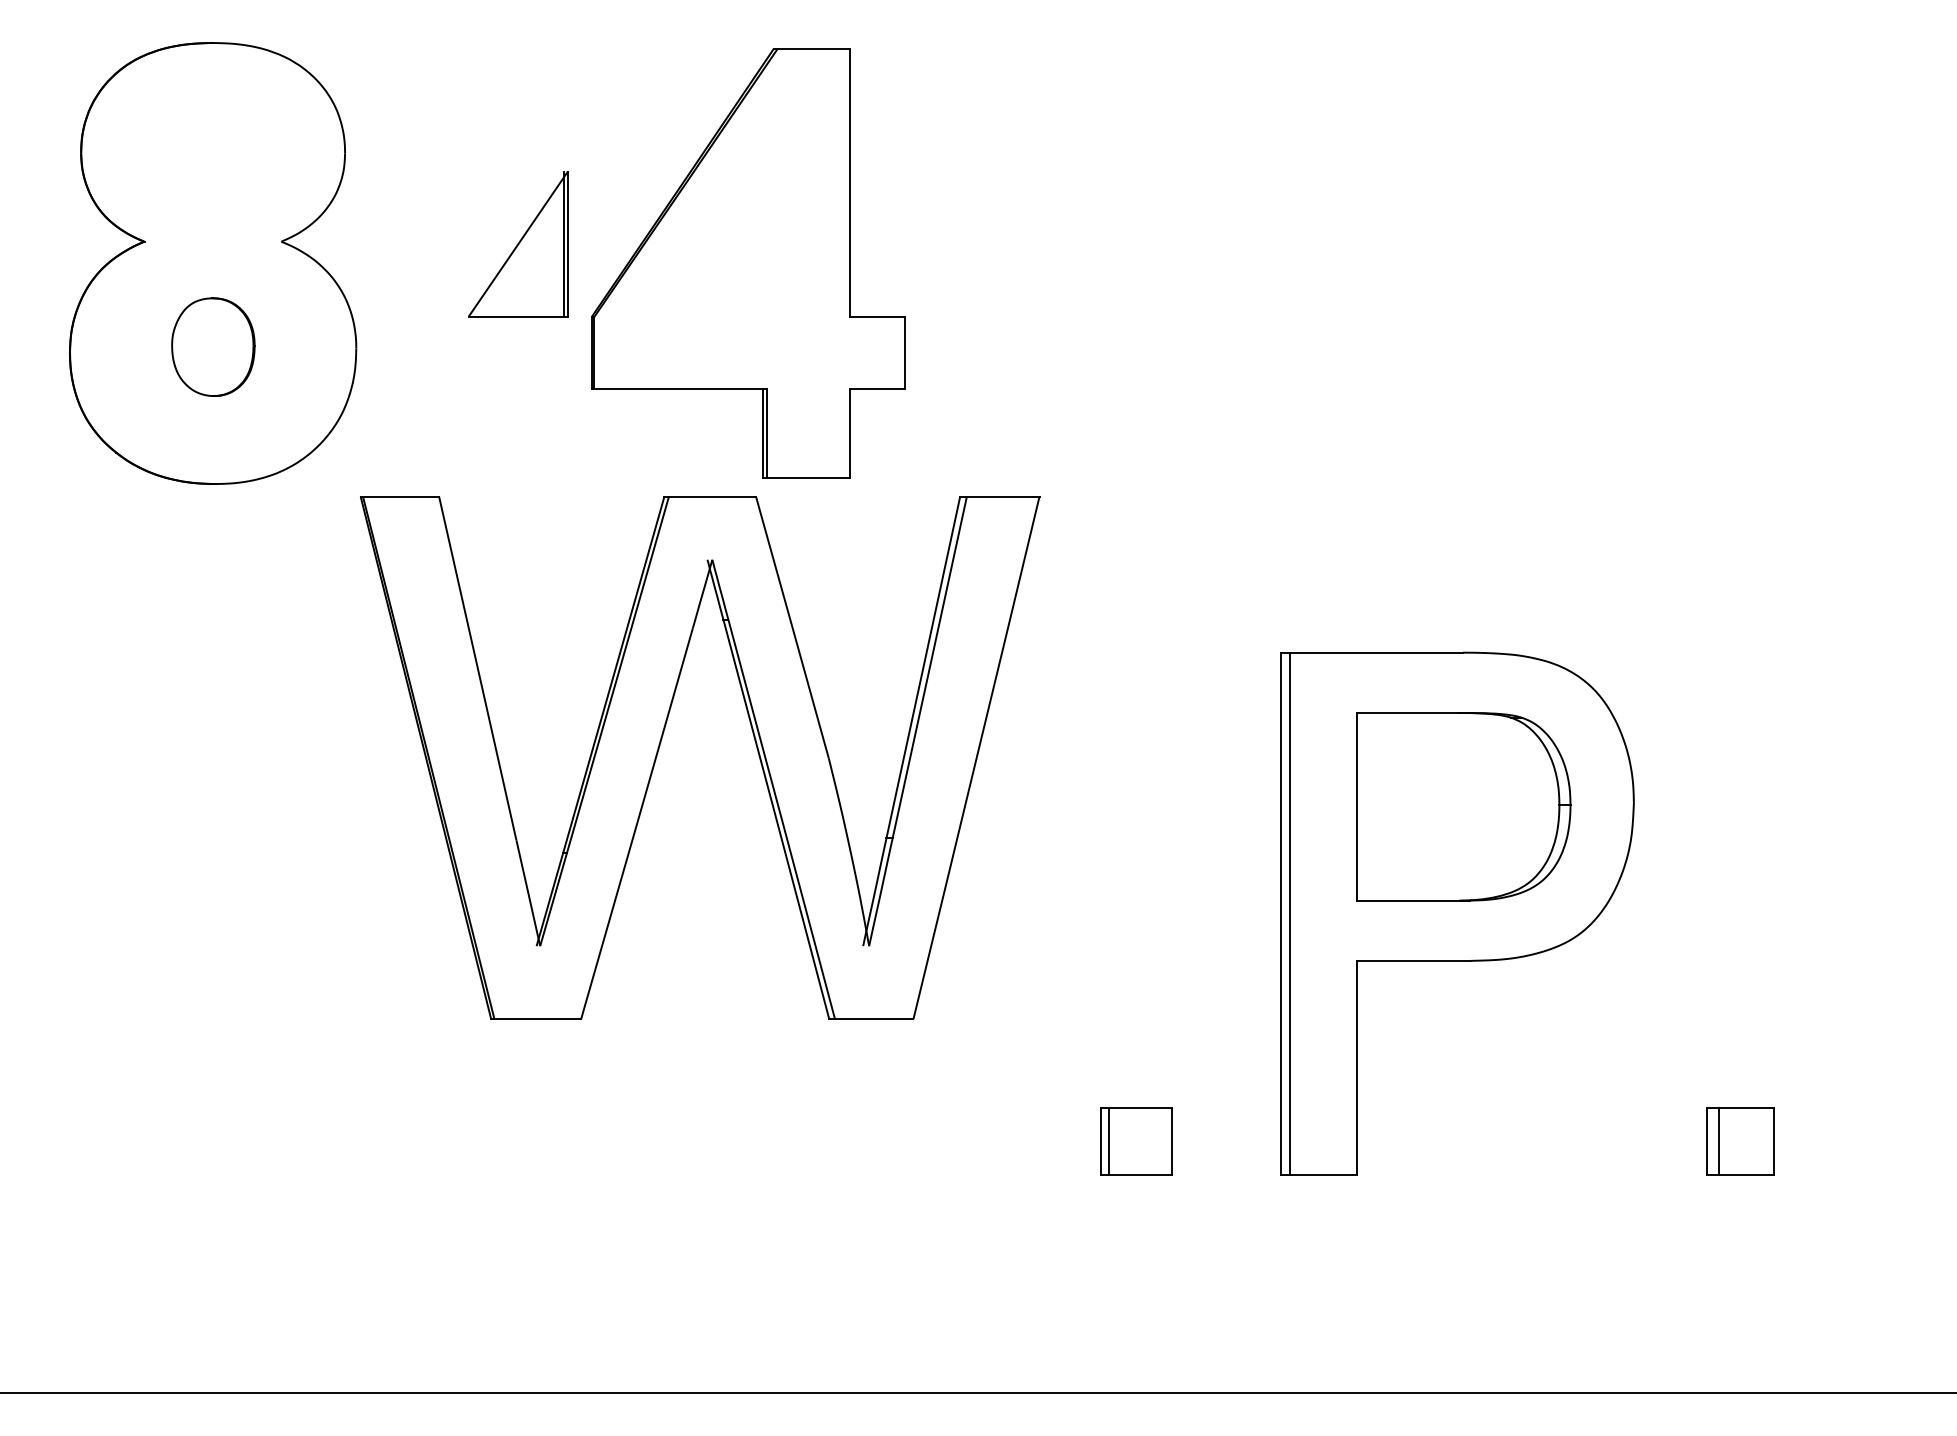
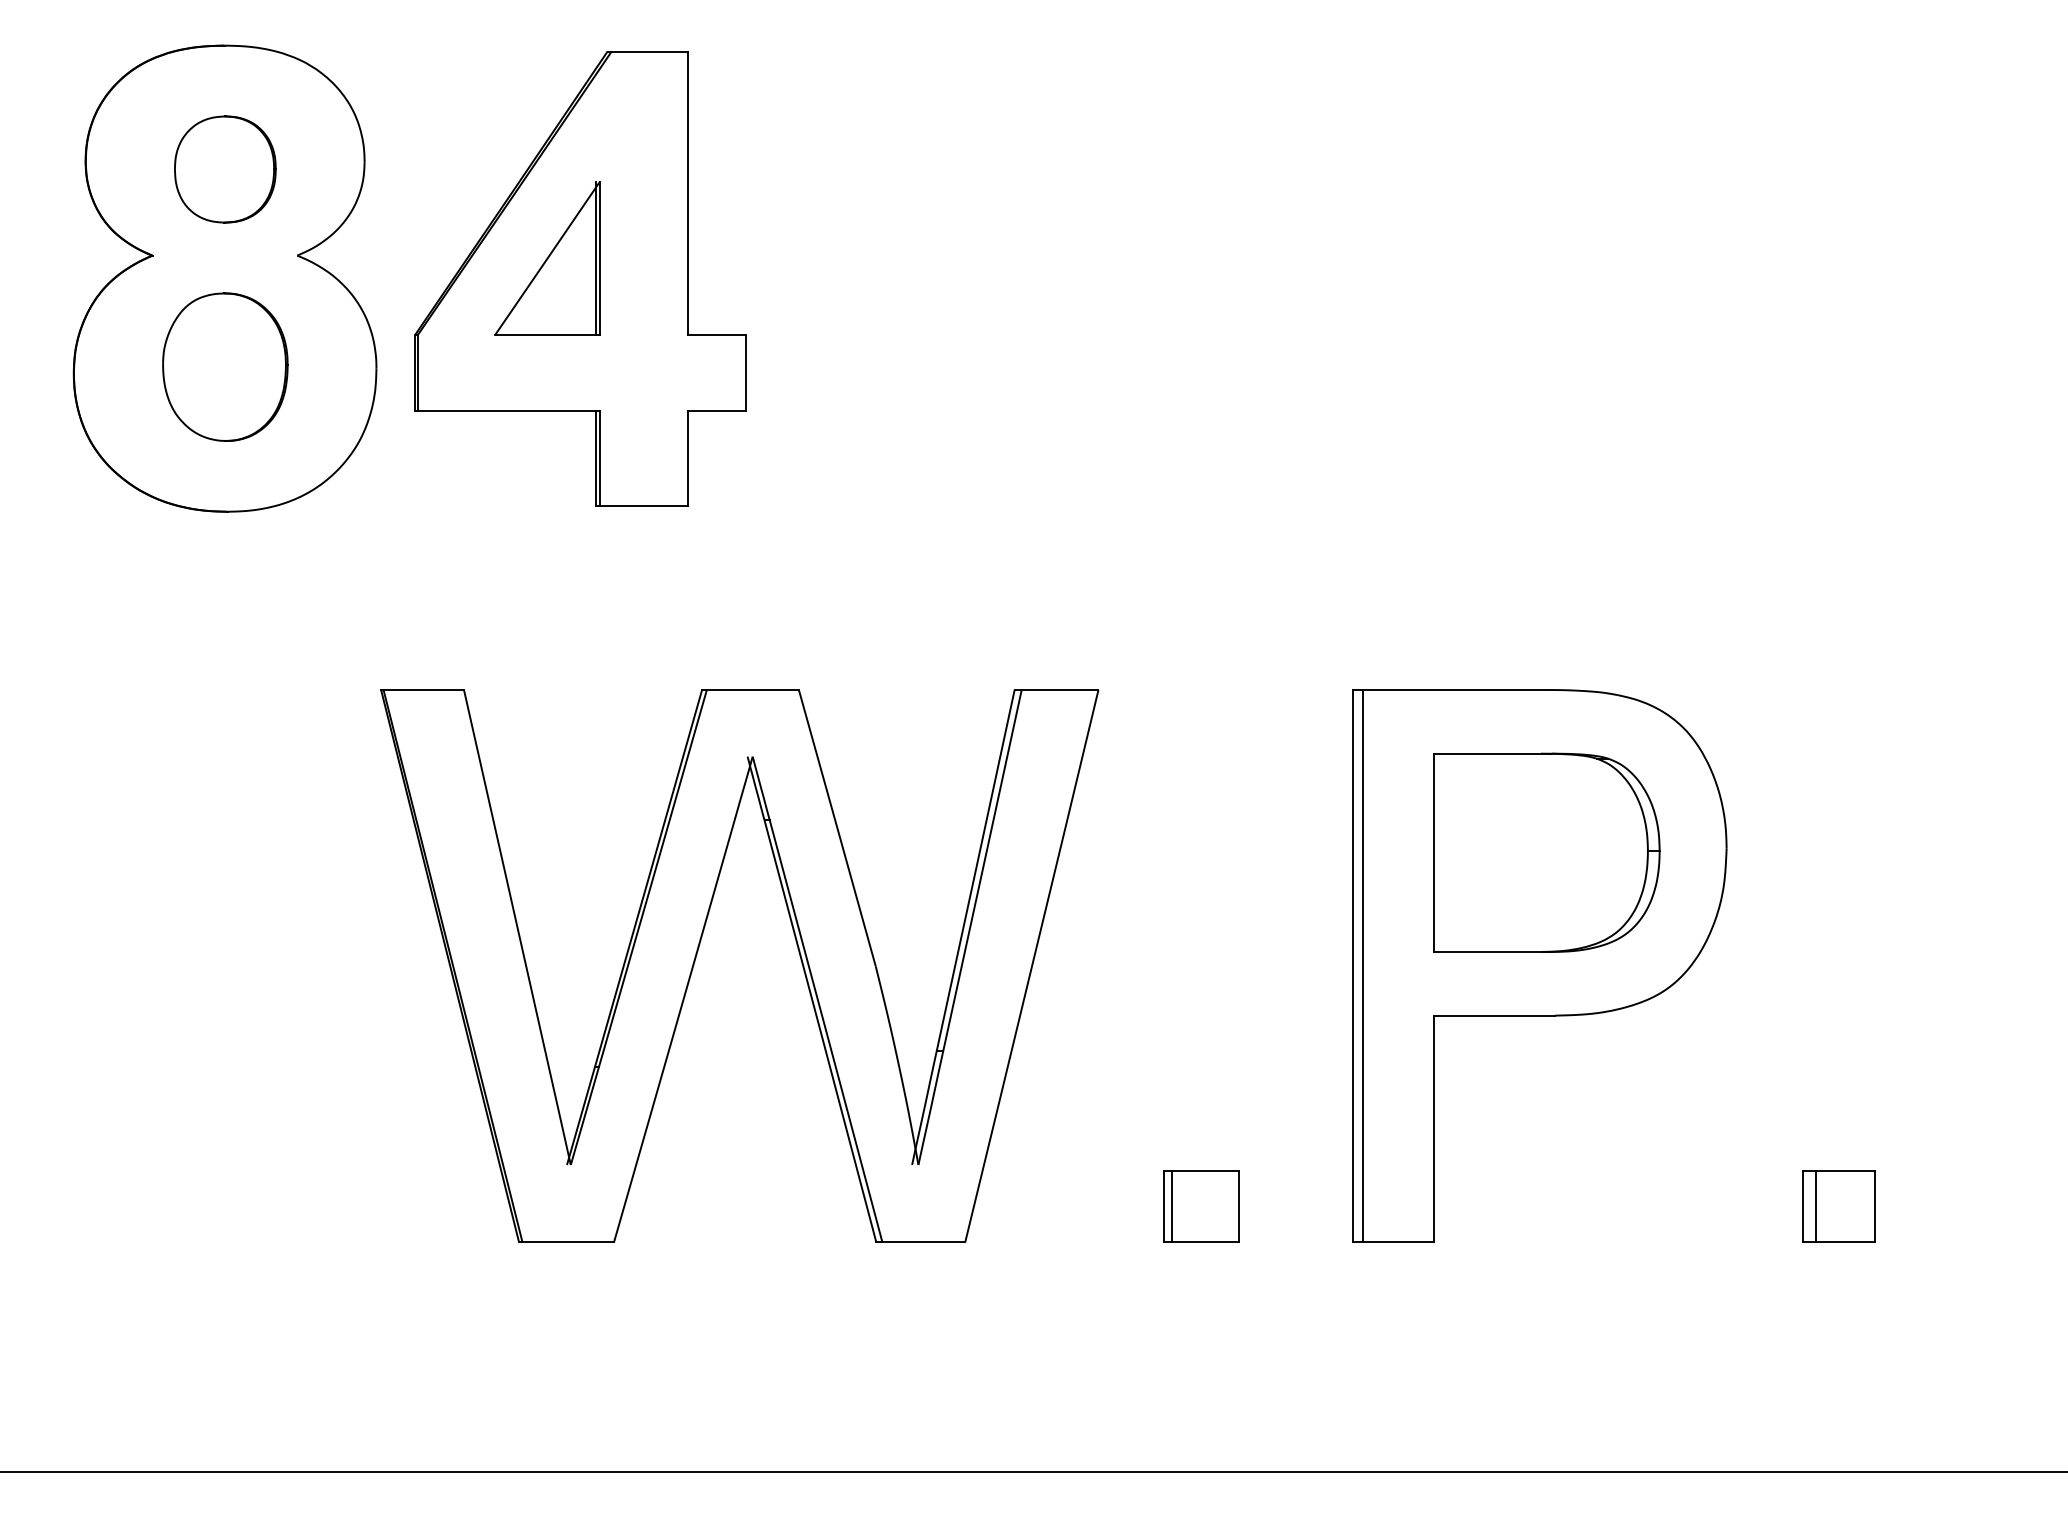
part: (212, 160) -> (224, 169), added
part: (748, 263) -> (580, 278), moved
part: (213, 346) -> (225, 366), size x1.43
part: (660, 746) -> (697, 953), moved

